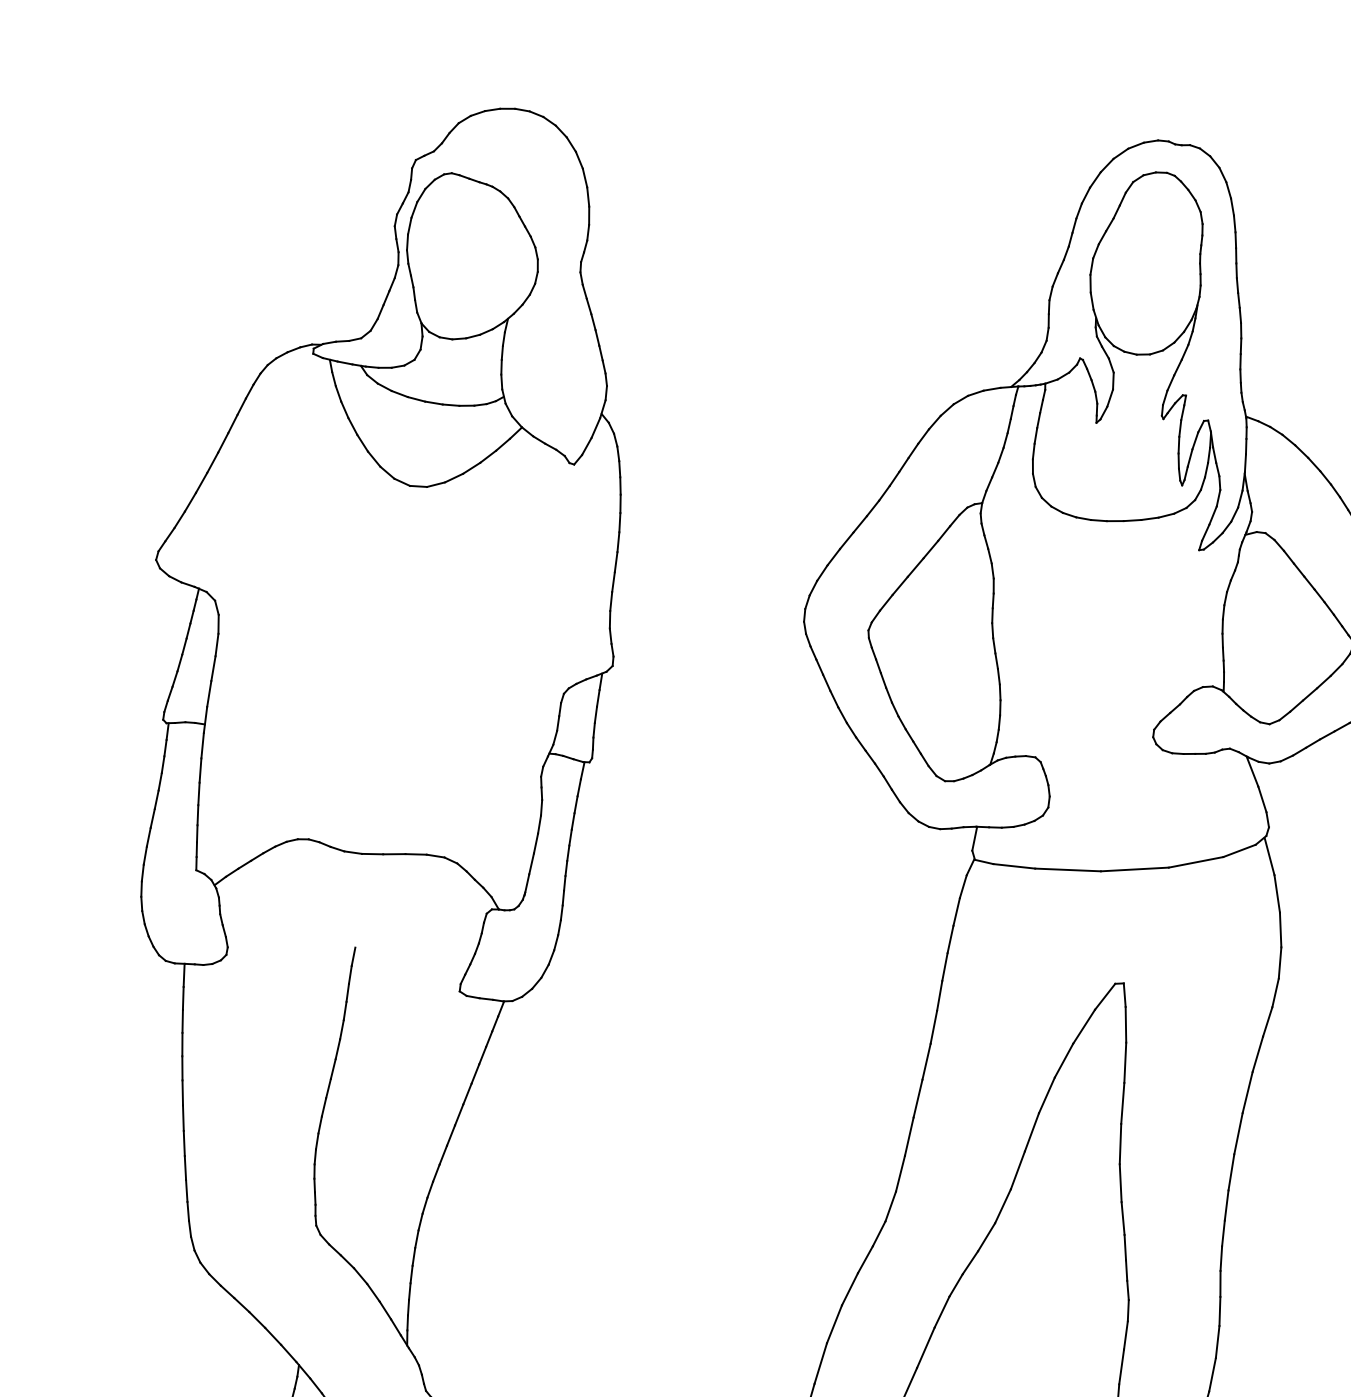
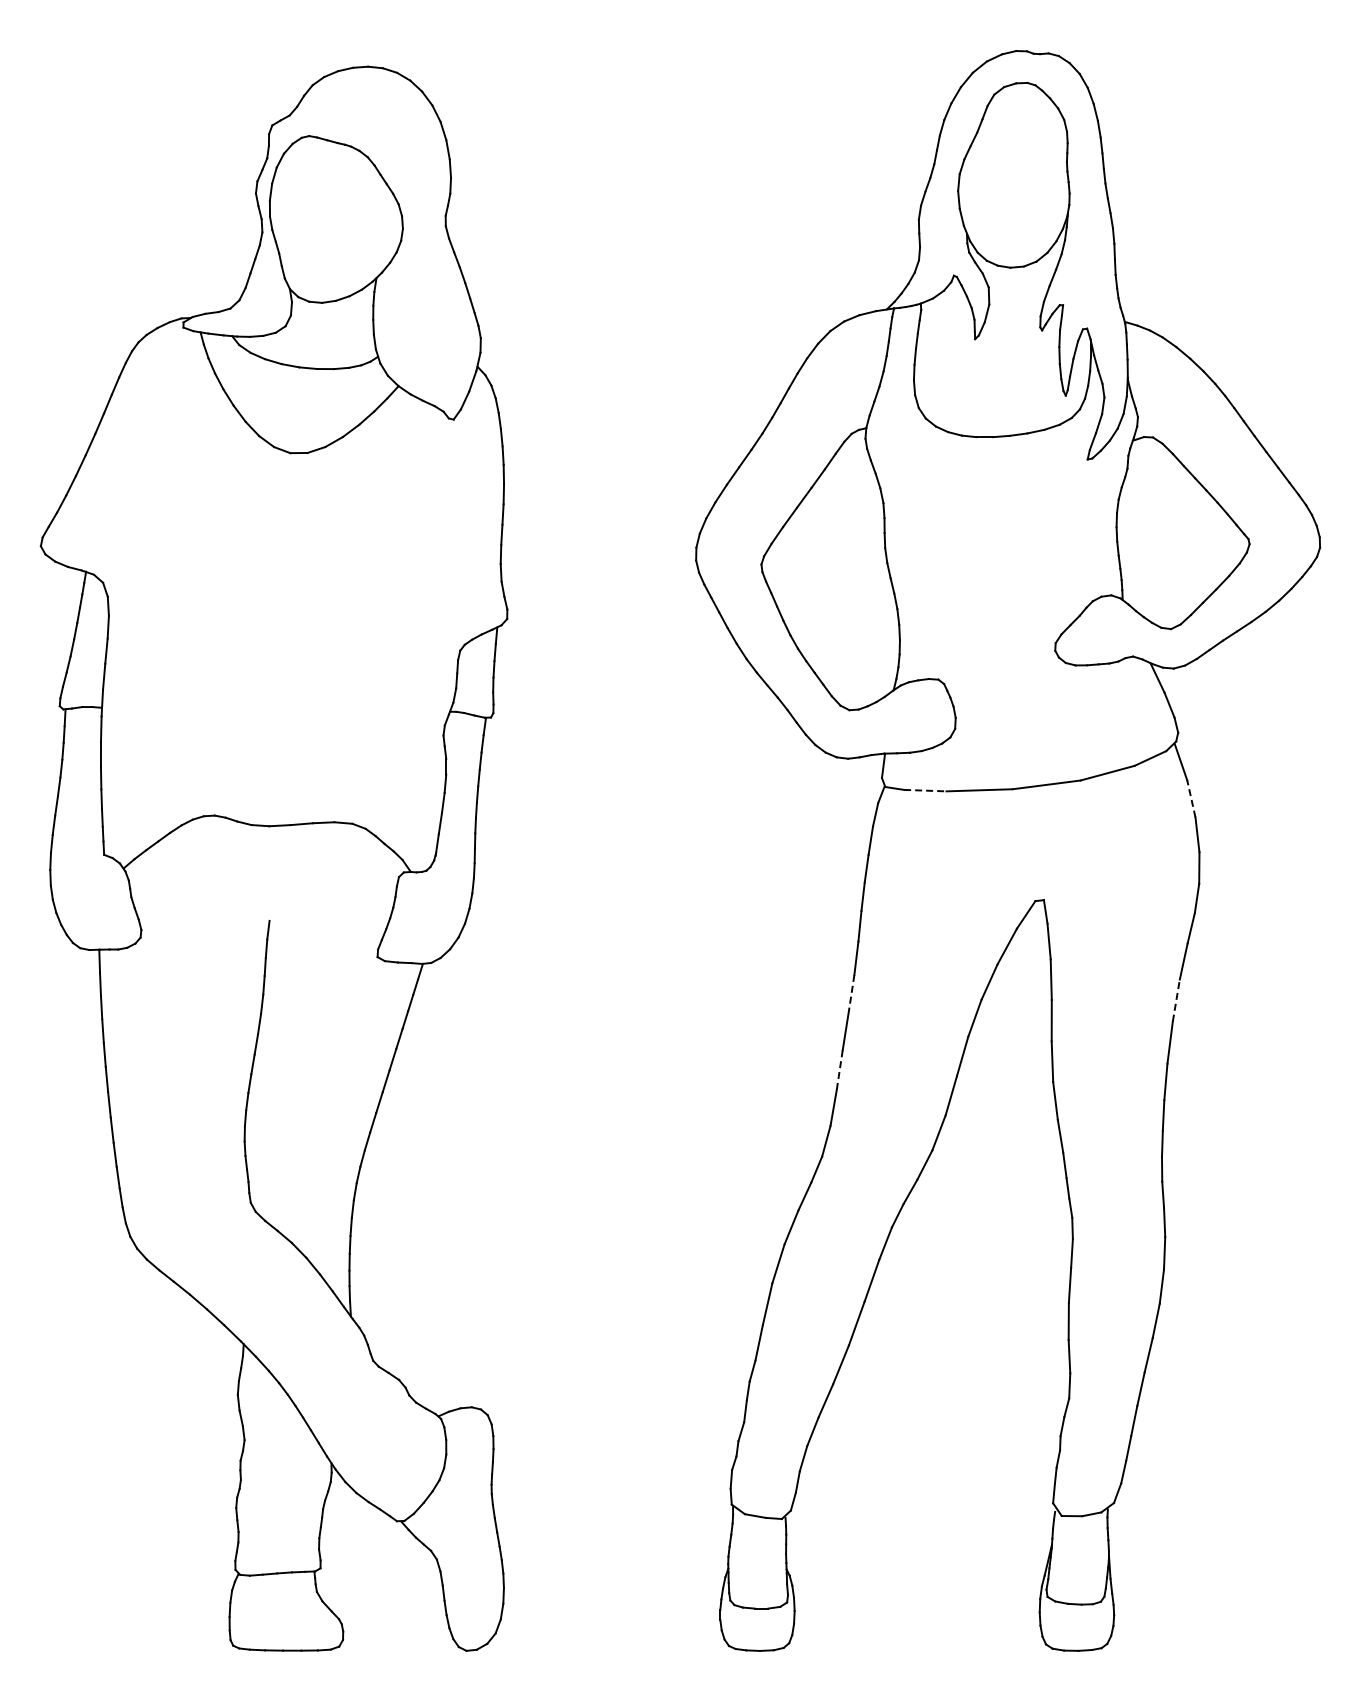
line: (1014, 866) -> (925, 790), solid -> dashed
line: (1277, 893) -> (1191, 798), solid -> dashed
line: (926, 1061) -> (851, 993), solid -> dashed
line: (1247, 1092) -> (1176, 1000), solid -> dashed
line: (909, 1136) -> (839, 1069), solid -> dashed

